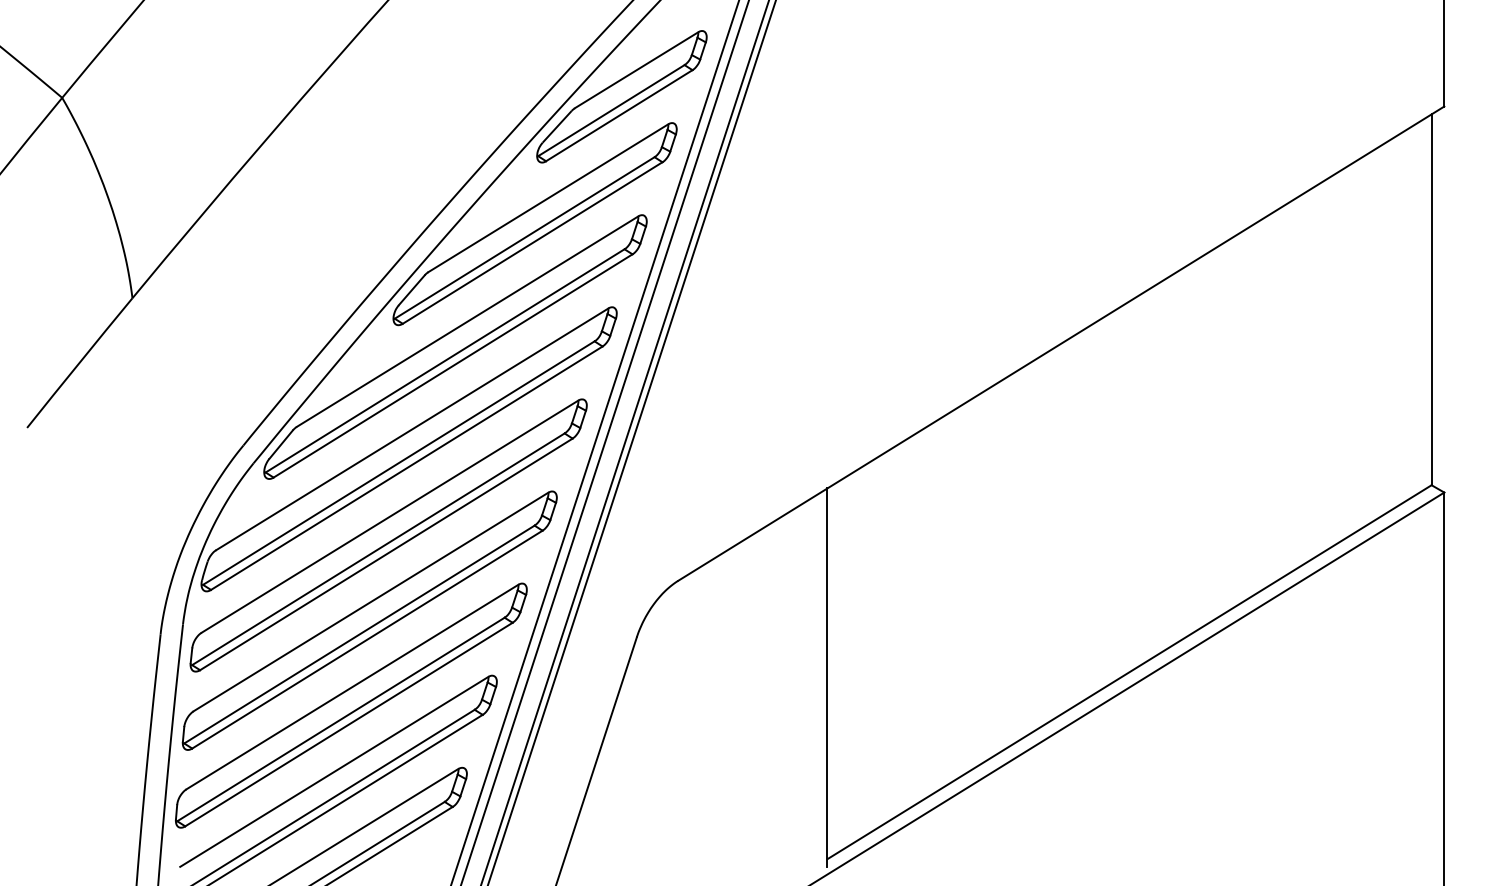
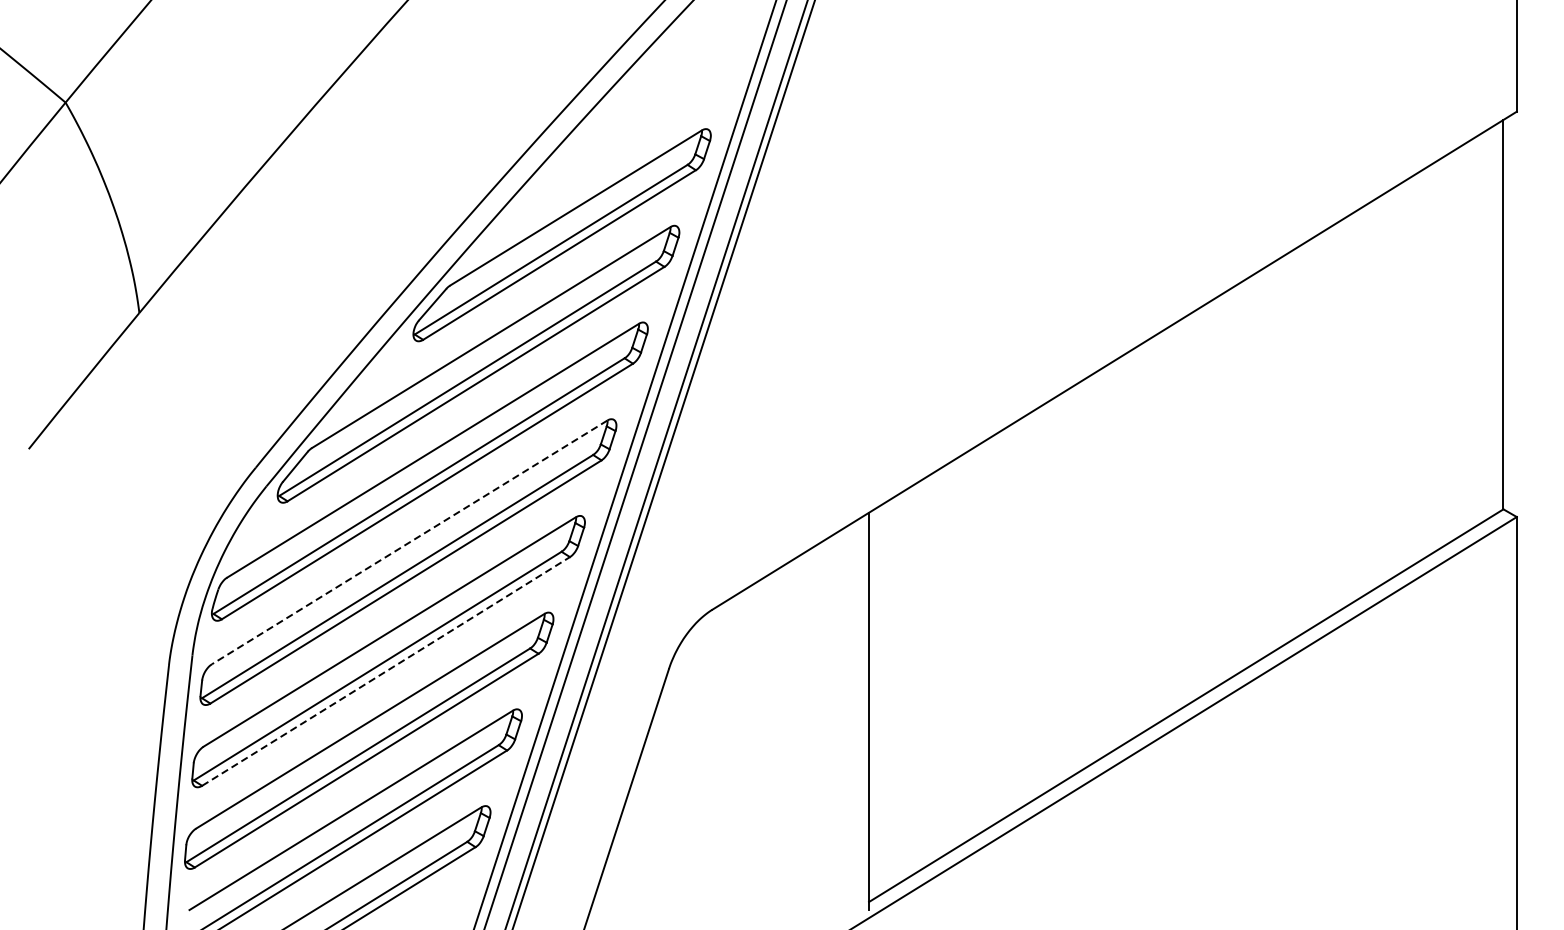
part: (621, 96) -> (652, 101), removed
line: (389, 516) -> (409, 542), solid -> dashed
line: (367, 639) -> (386, 671), solid -> dashed

